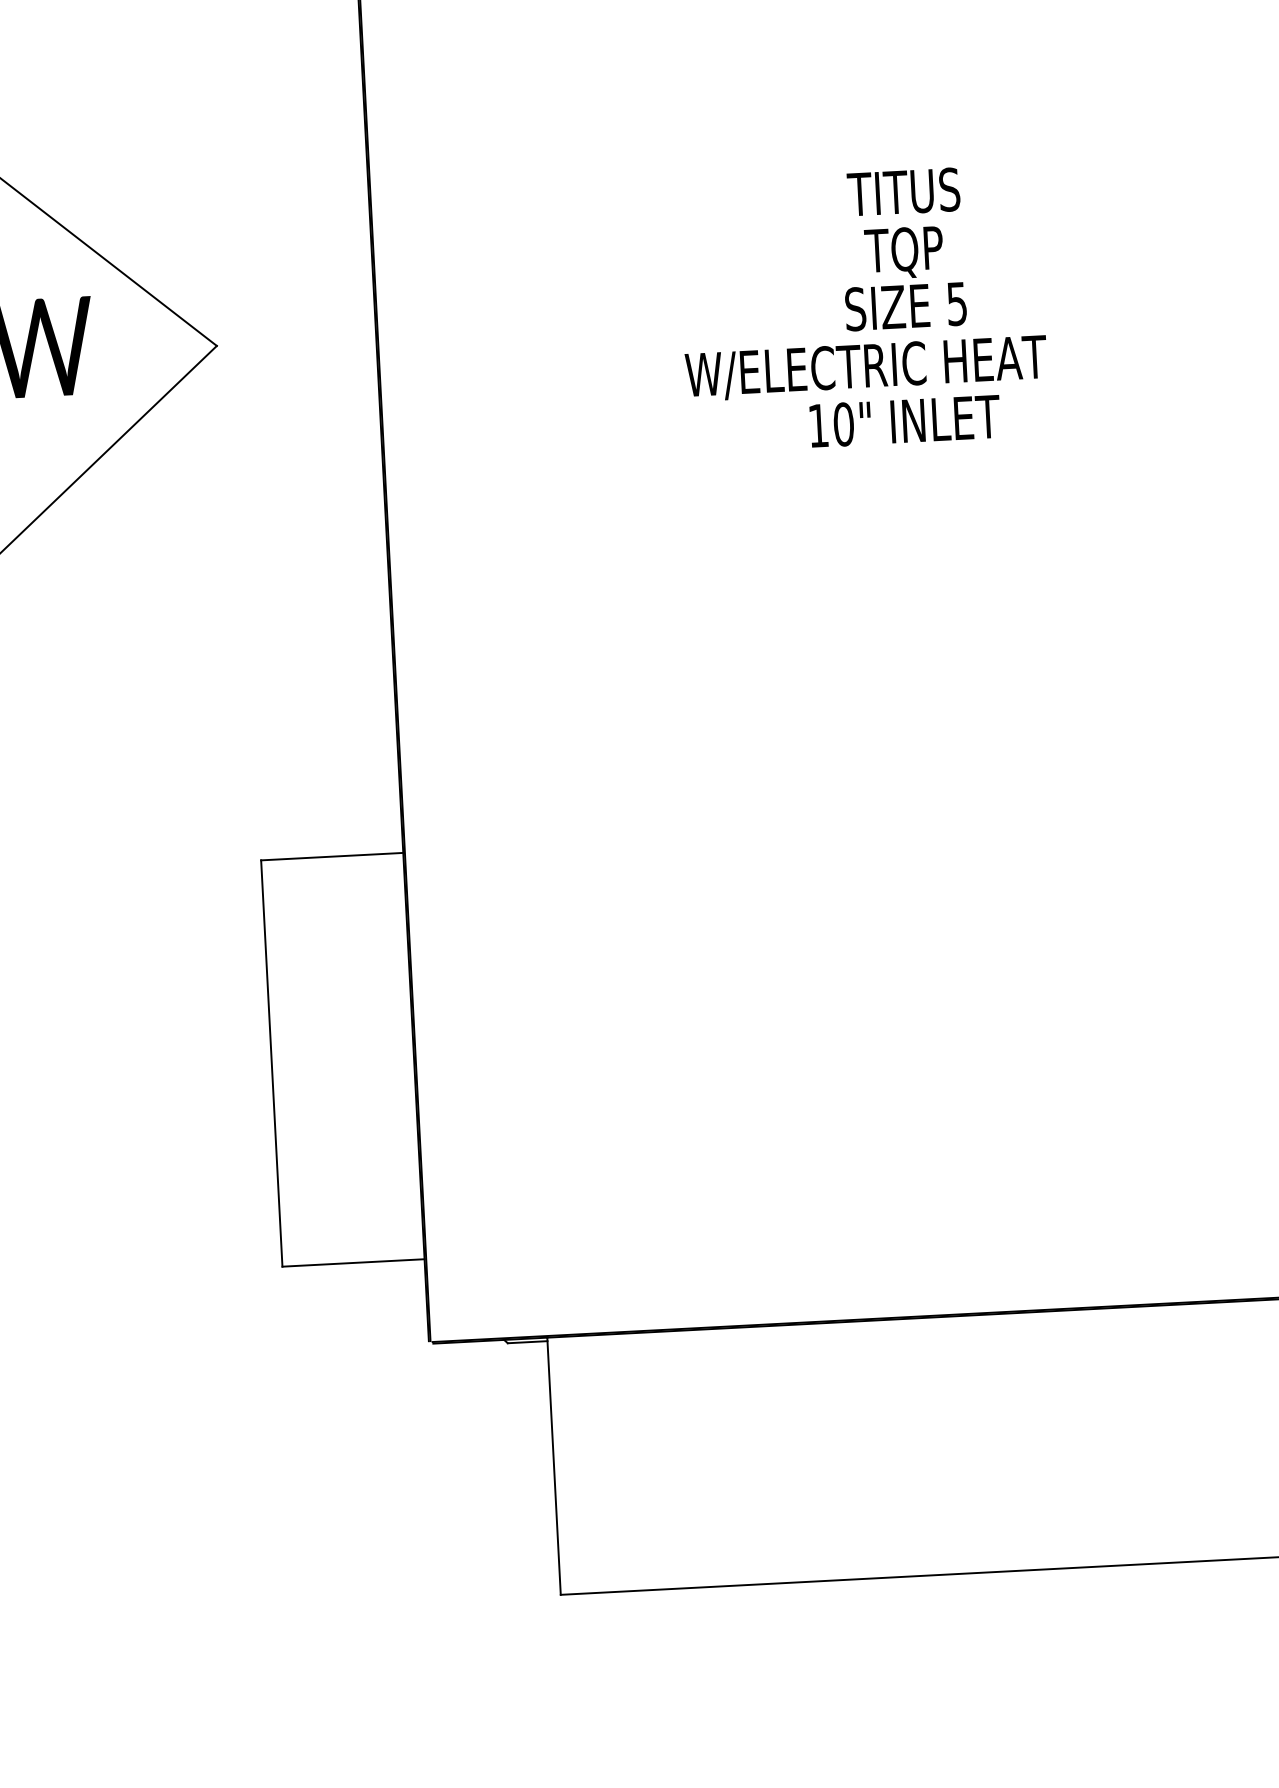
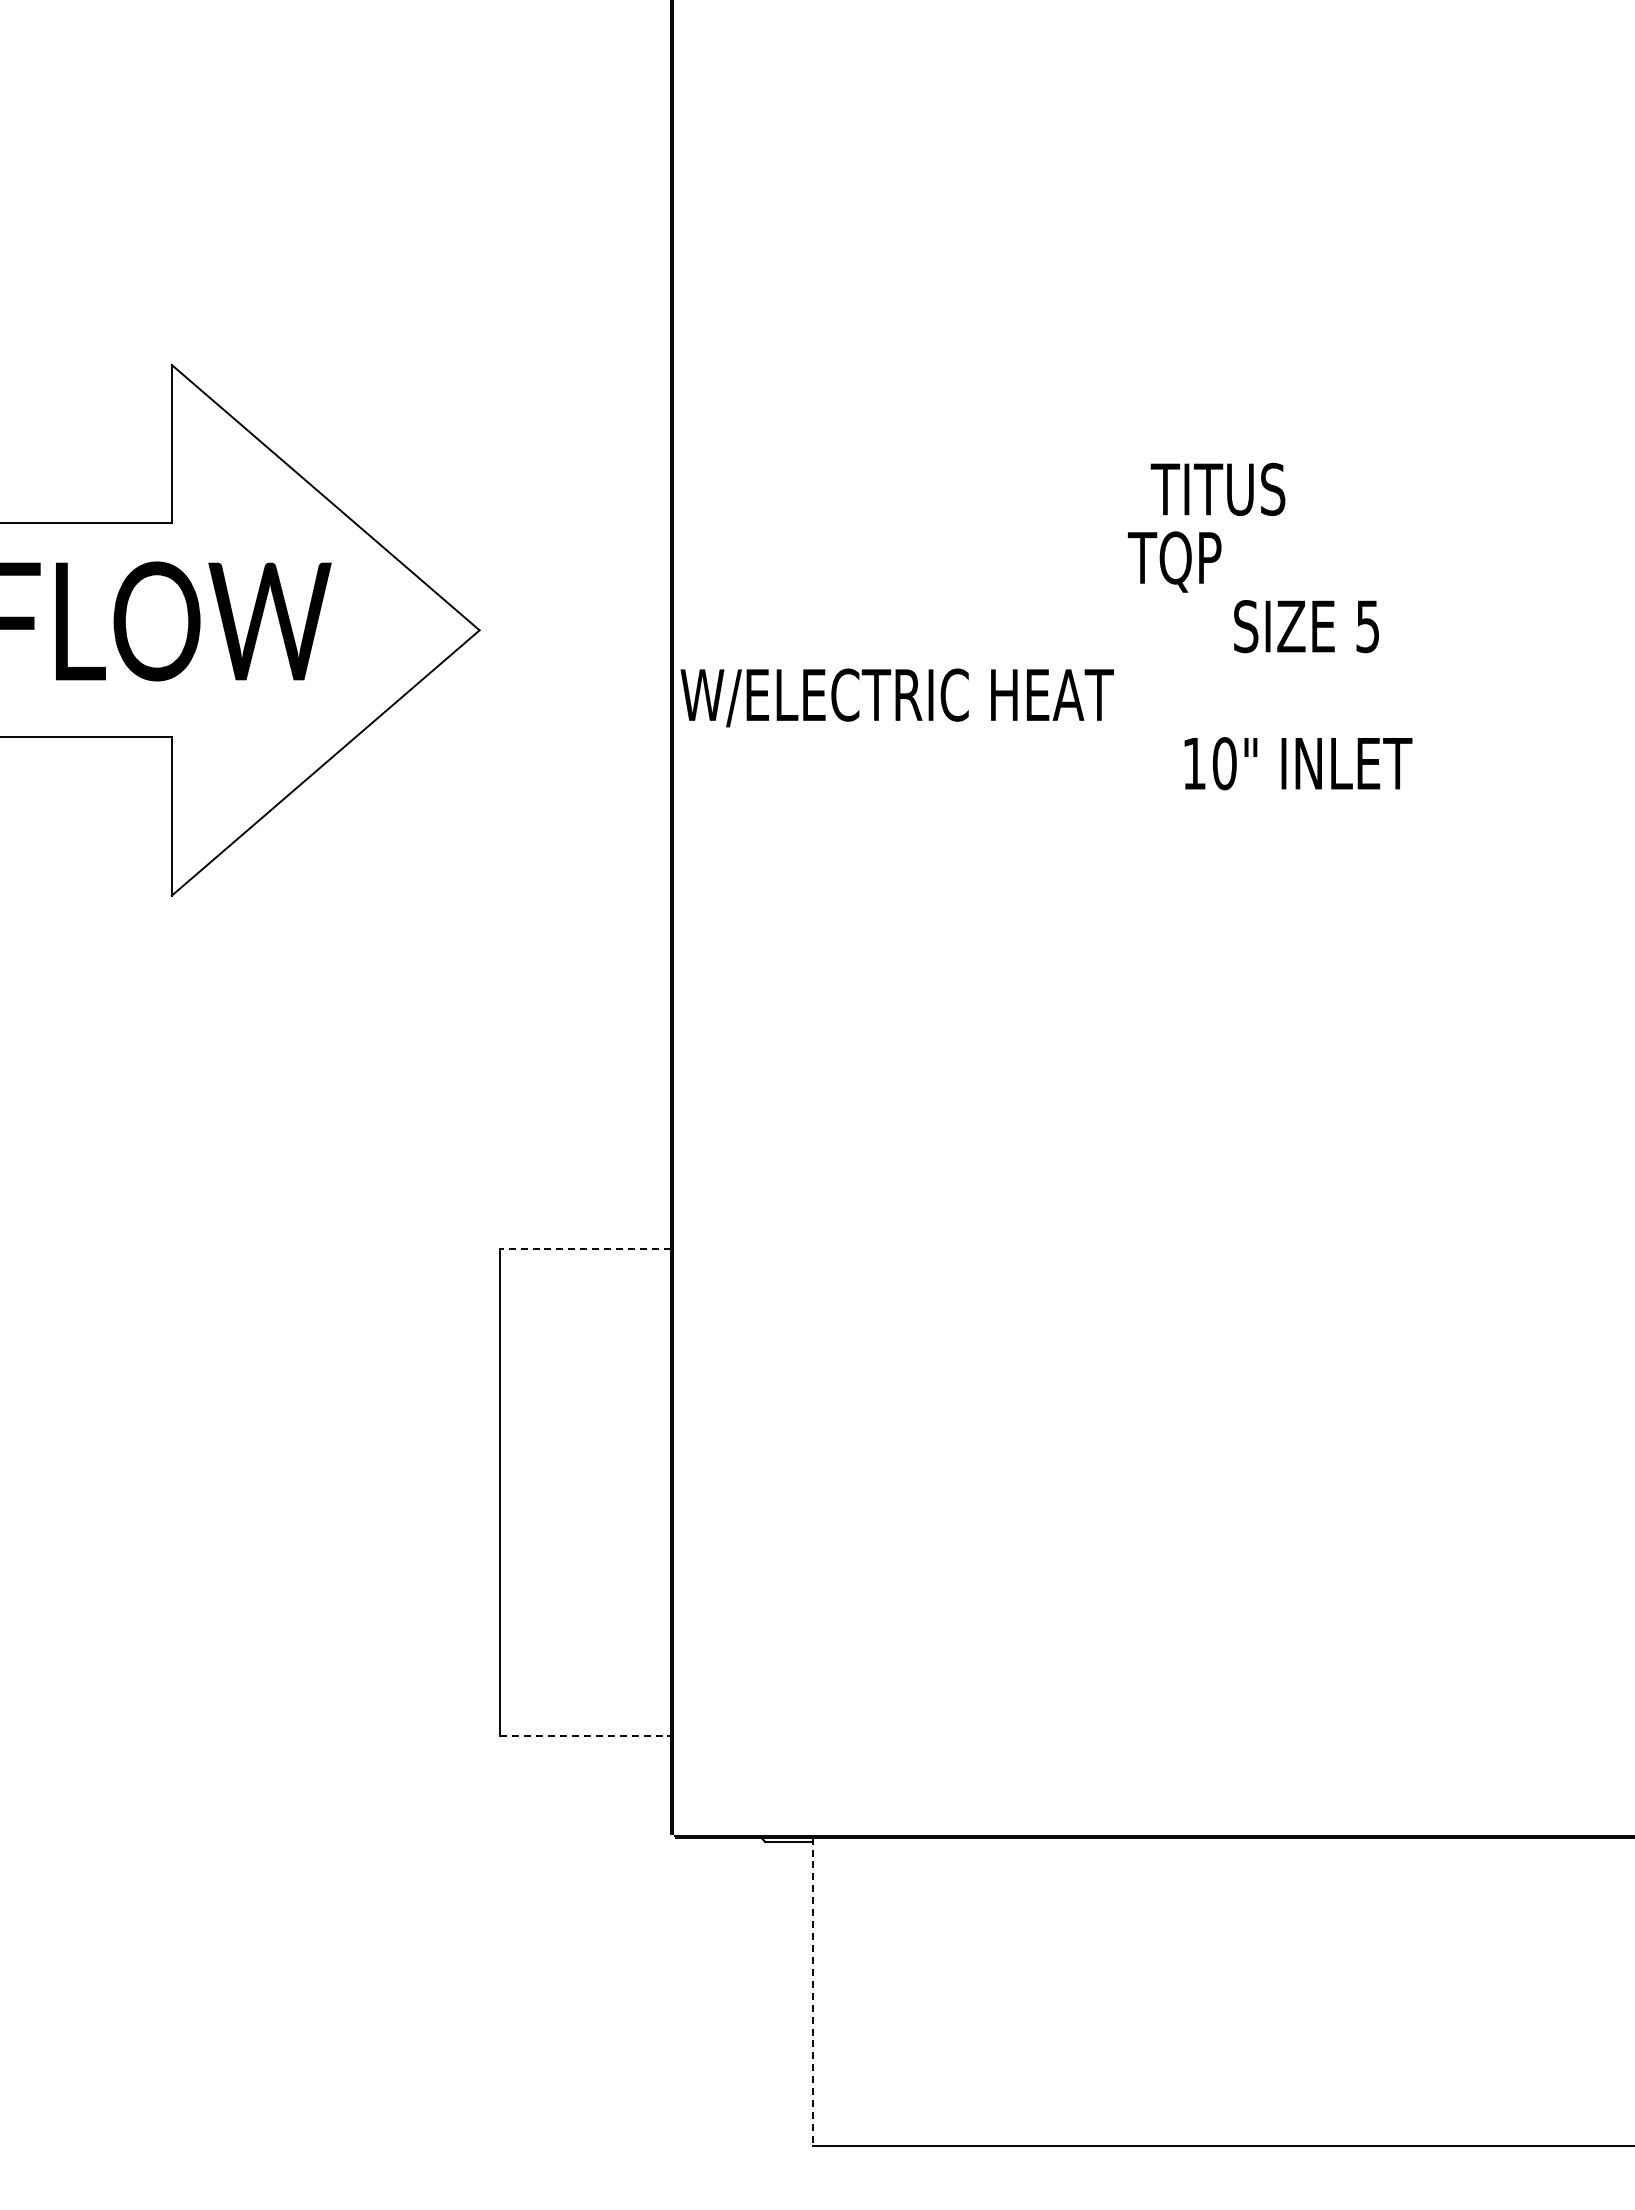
text: (903, 192) -> (1217, 489), moved
text: (903, 252) -> (1174, 561), moved
text: (865, 368) -> (896, 697), moved
line: (332, 856) -> (585, 1248), solid -> dashed
line: (354, 1263) -> (586, 1736), solid -> dashed
line: (553, 1466) -> (812, 1992), solid -> dashed

